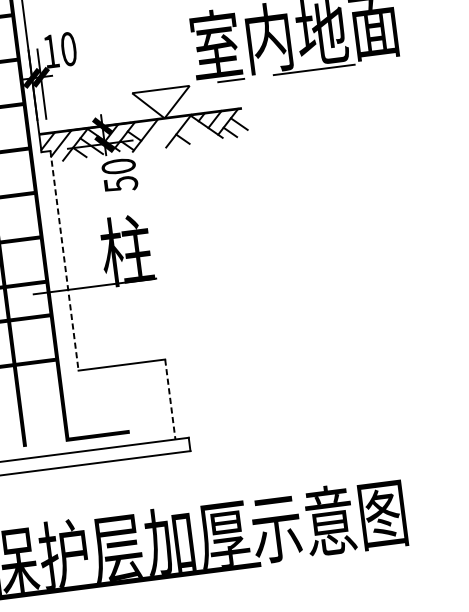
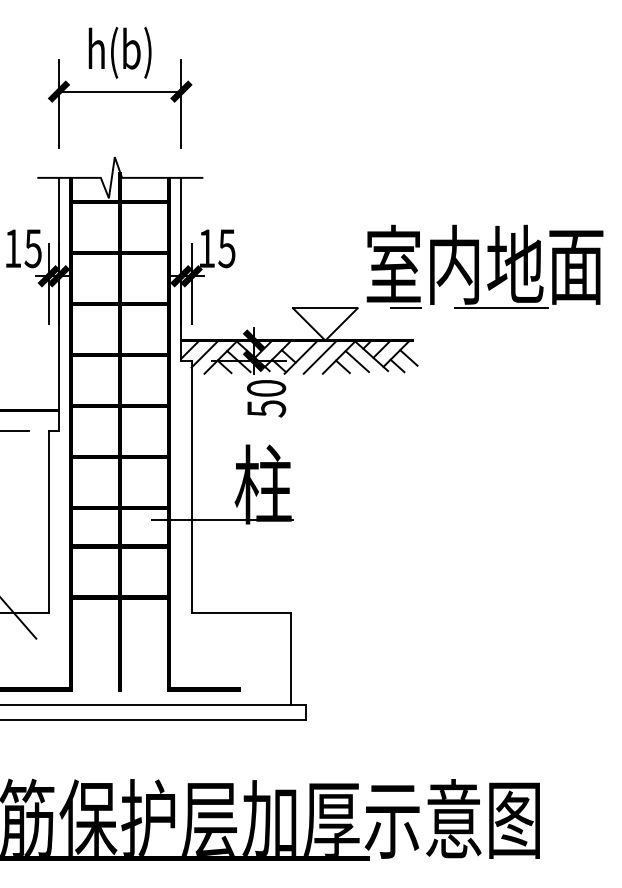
text: (68, 49) -> (226, 248), 10 -> 15
line: (161, 132) -> (319, 356), added
line: (194, 133) -> (356, 361), added
line: (64, 261) -> (191, 487), dashed -> solid
line: (170, 399) -> (291, 659), dashed -> solid

